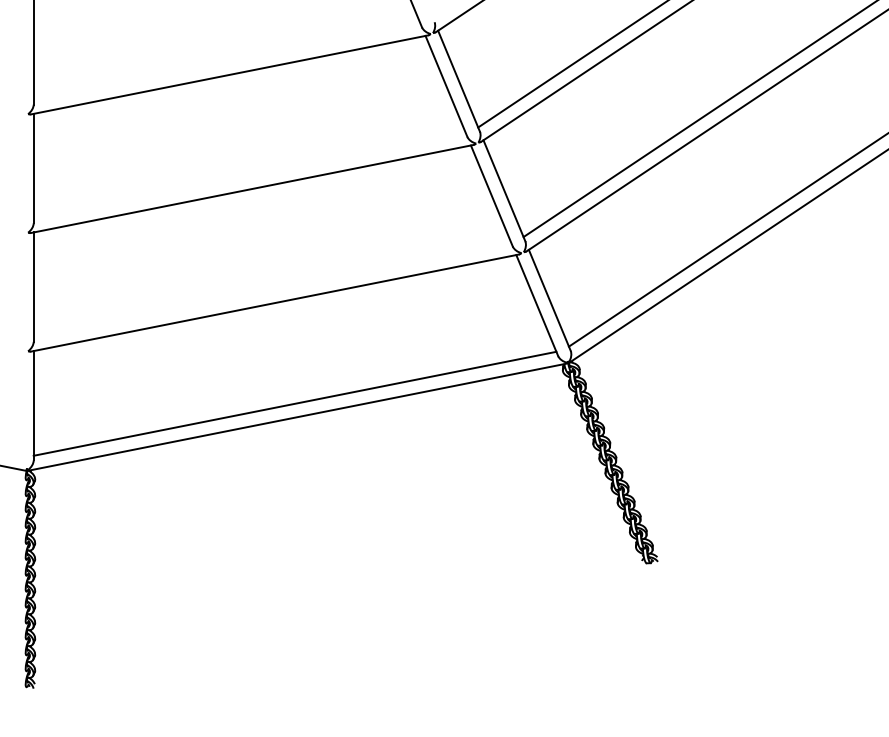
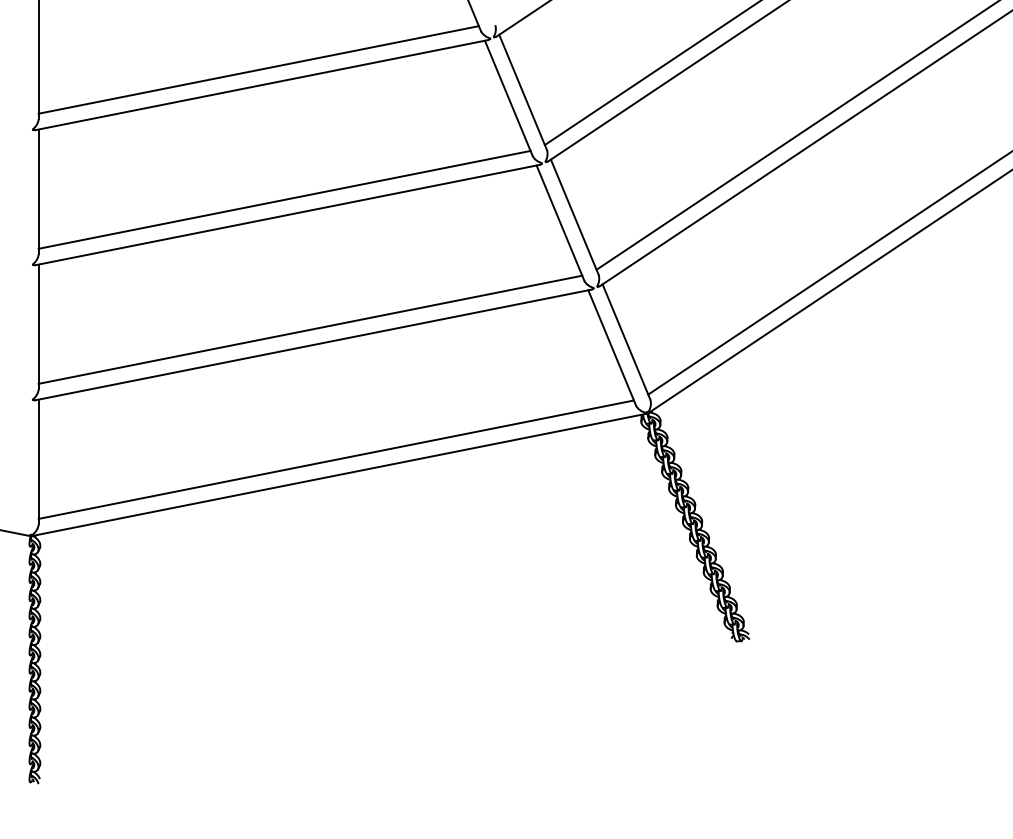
line: (226, 61) -> (258, 69), added
line: (249, 175) -> (284, 199), added
line: (272, 289) -> (310, 329), added

